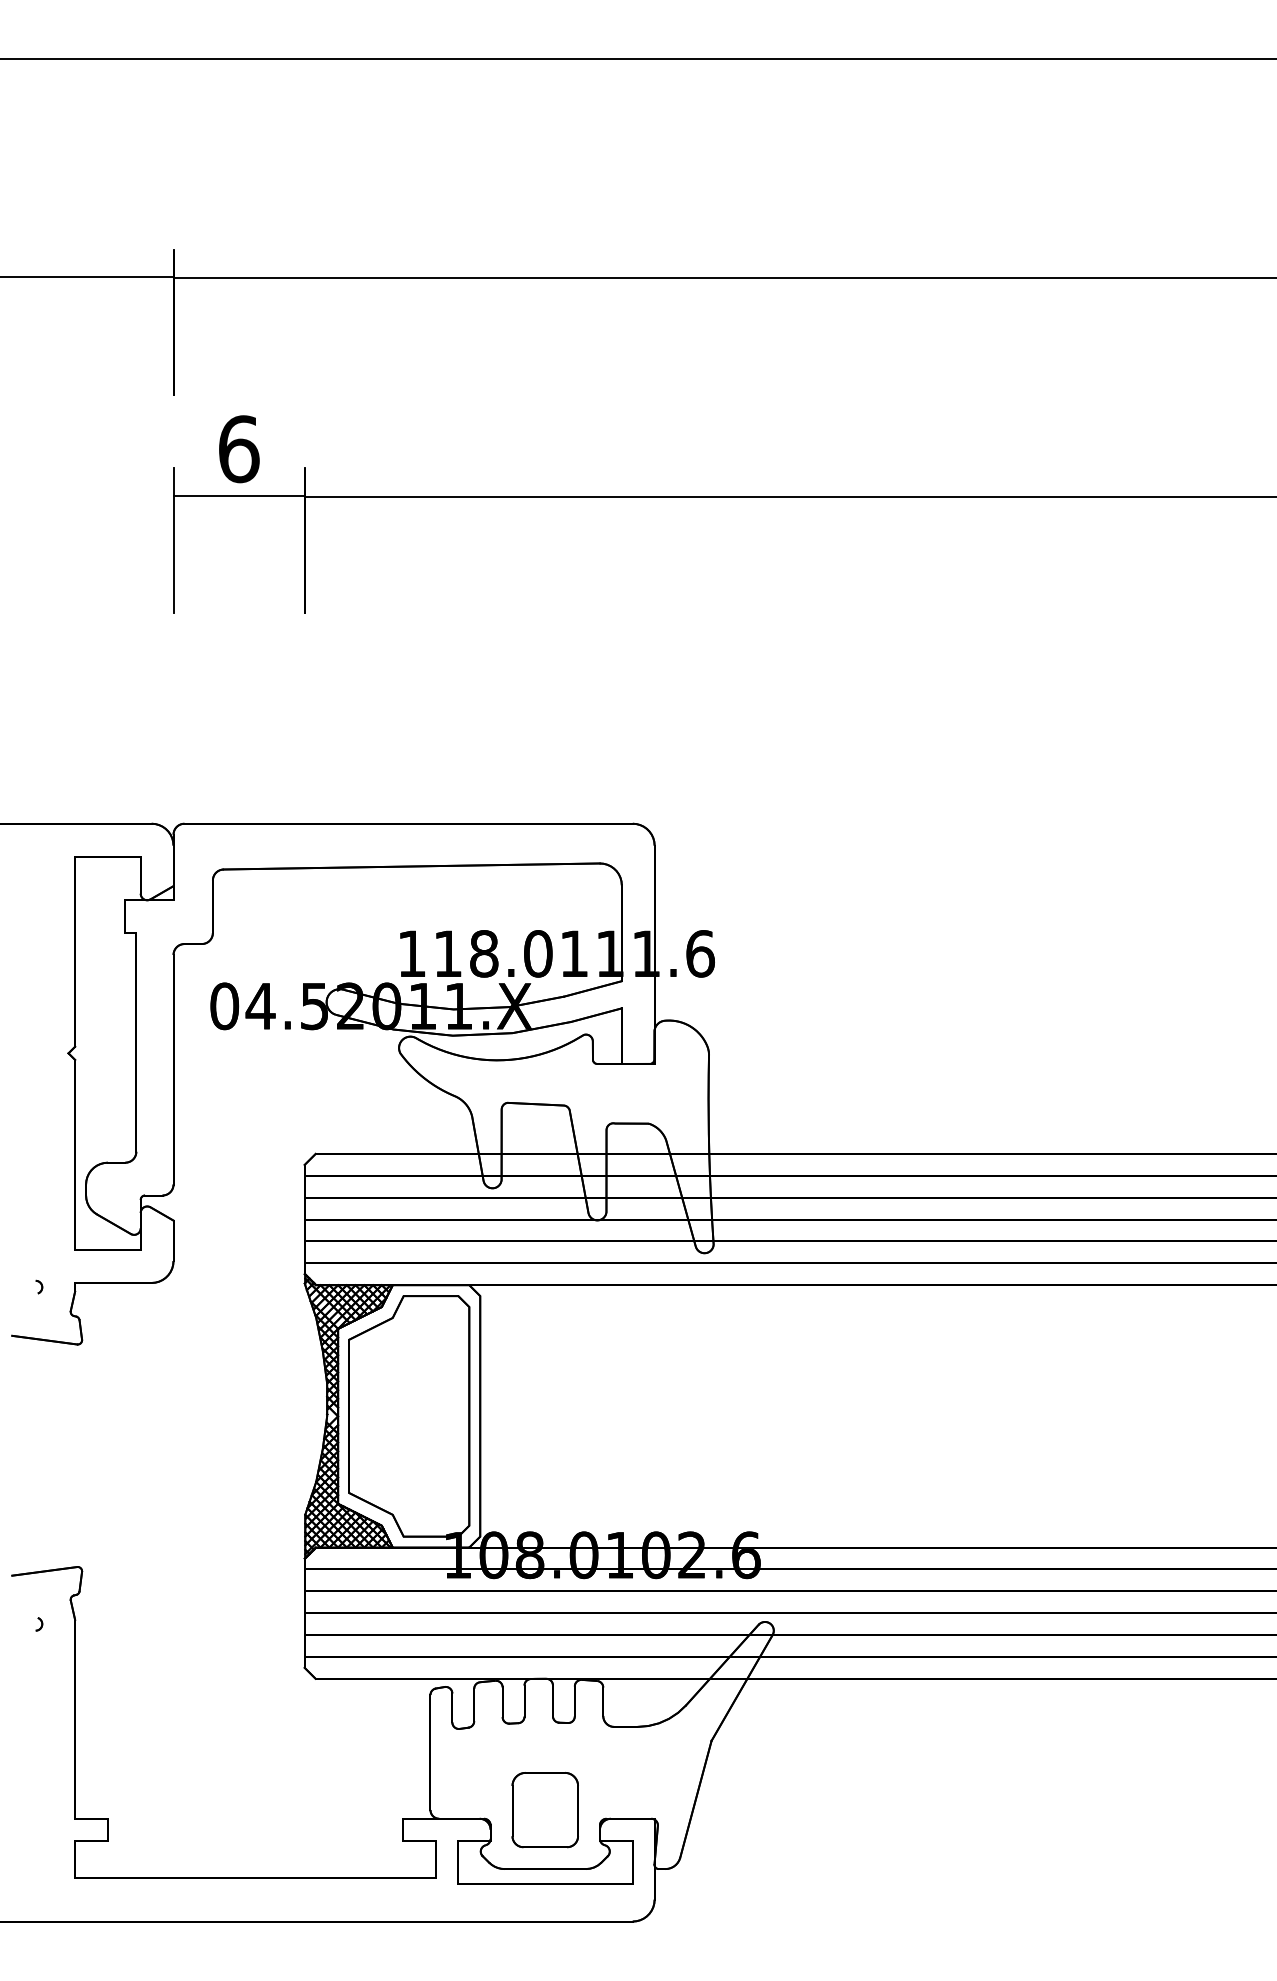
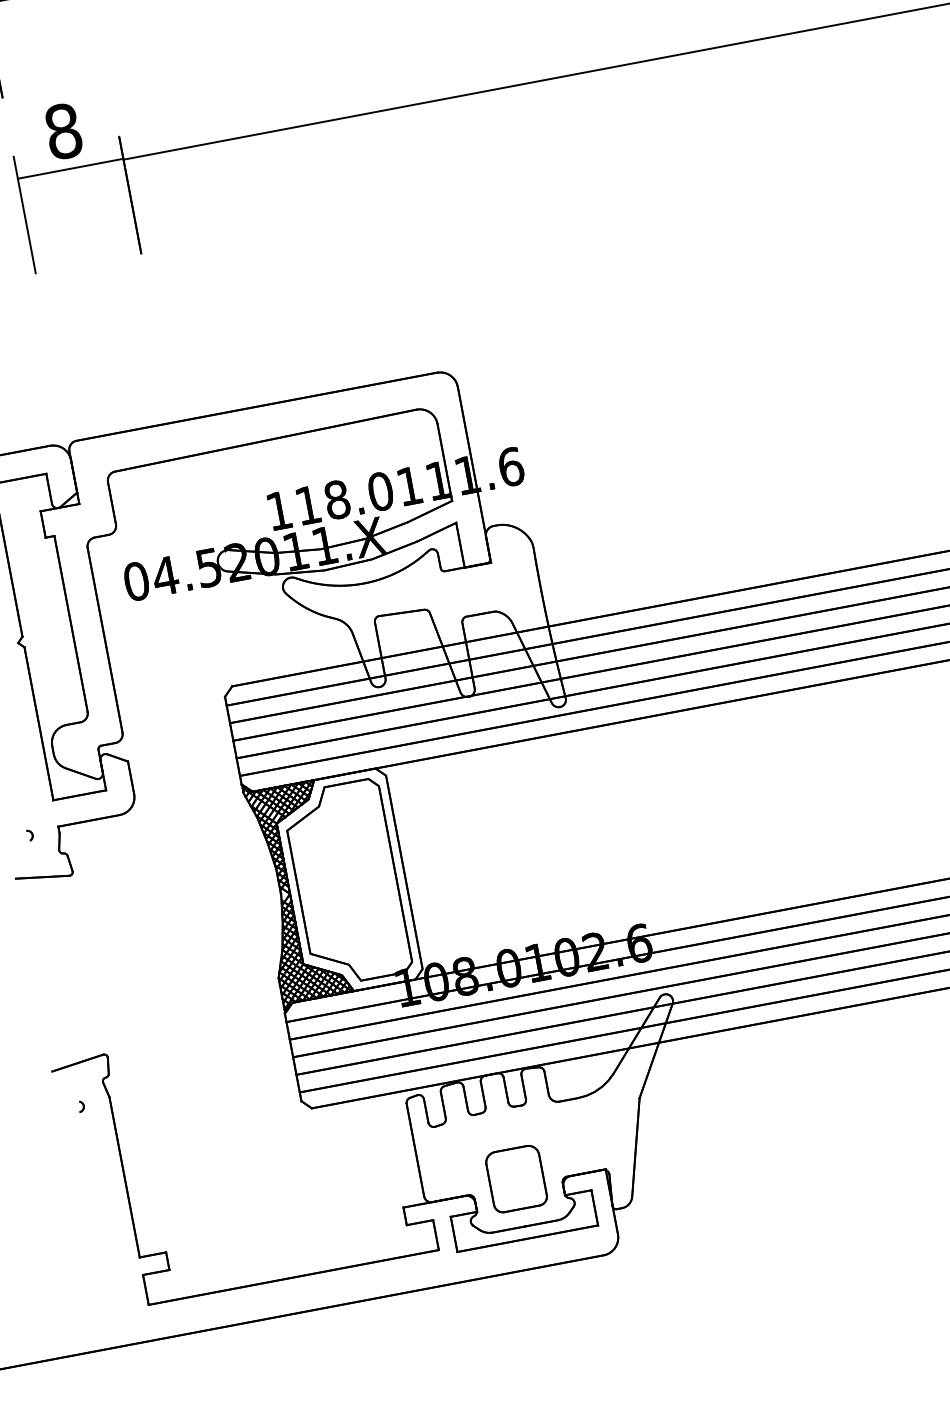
text: (238, 449) -> (63, 131), 6 -> 8

